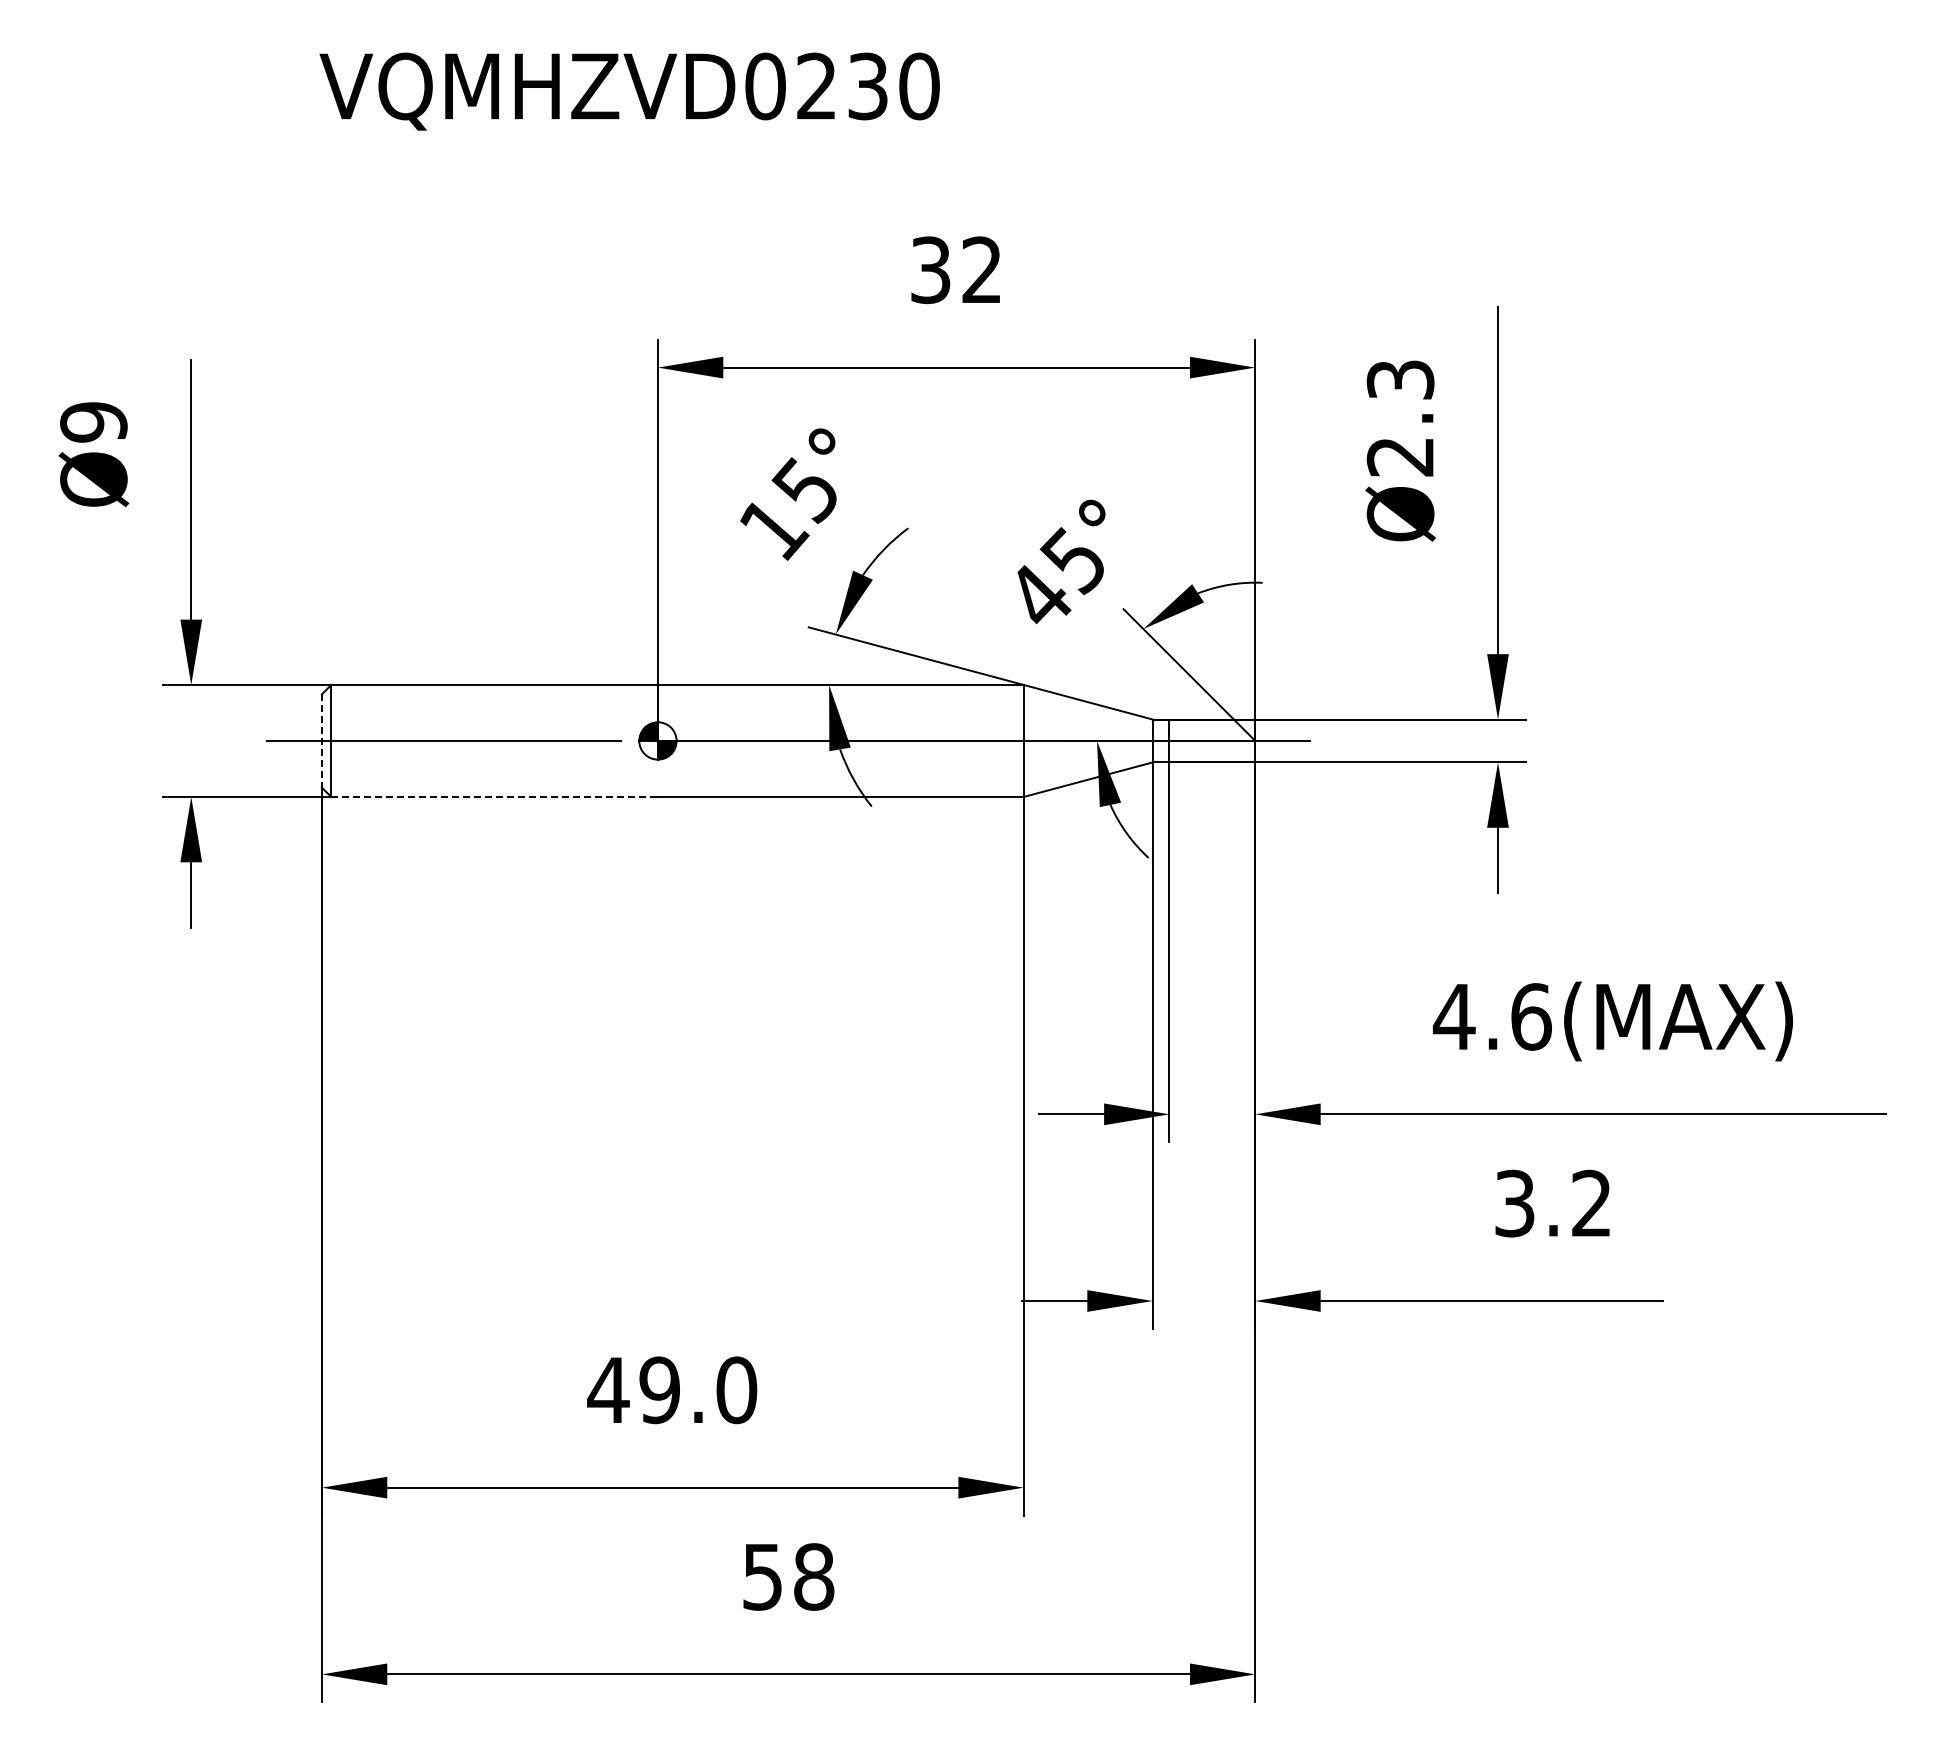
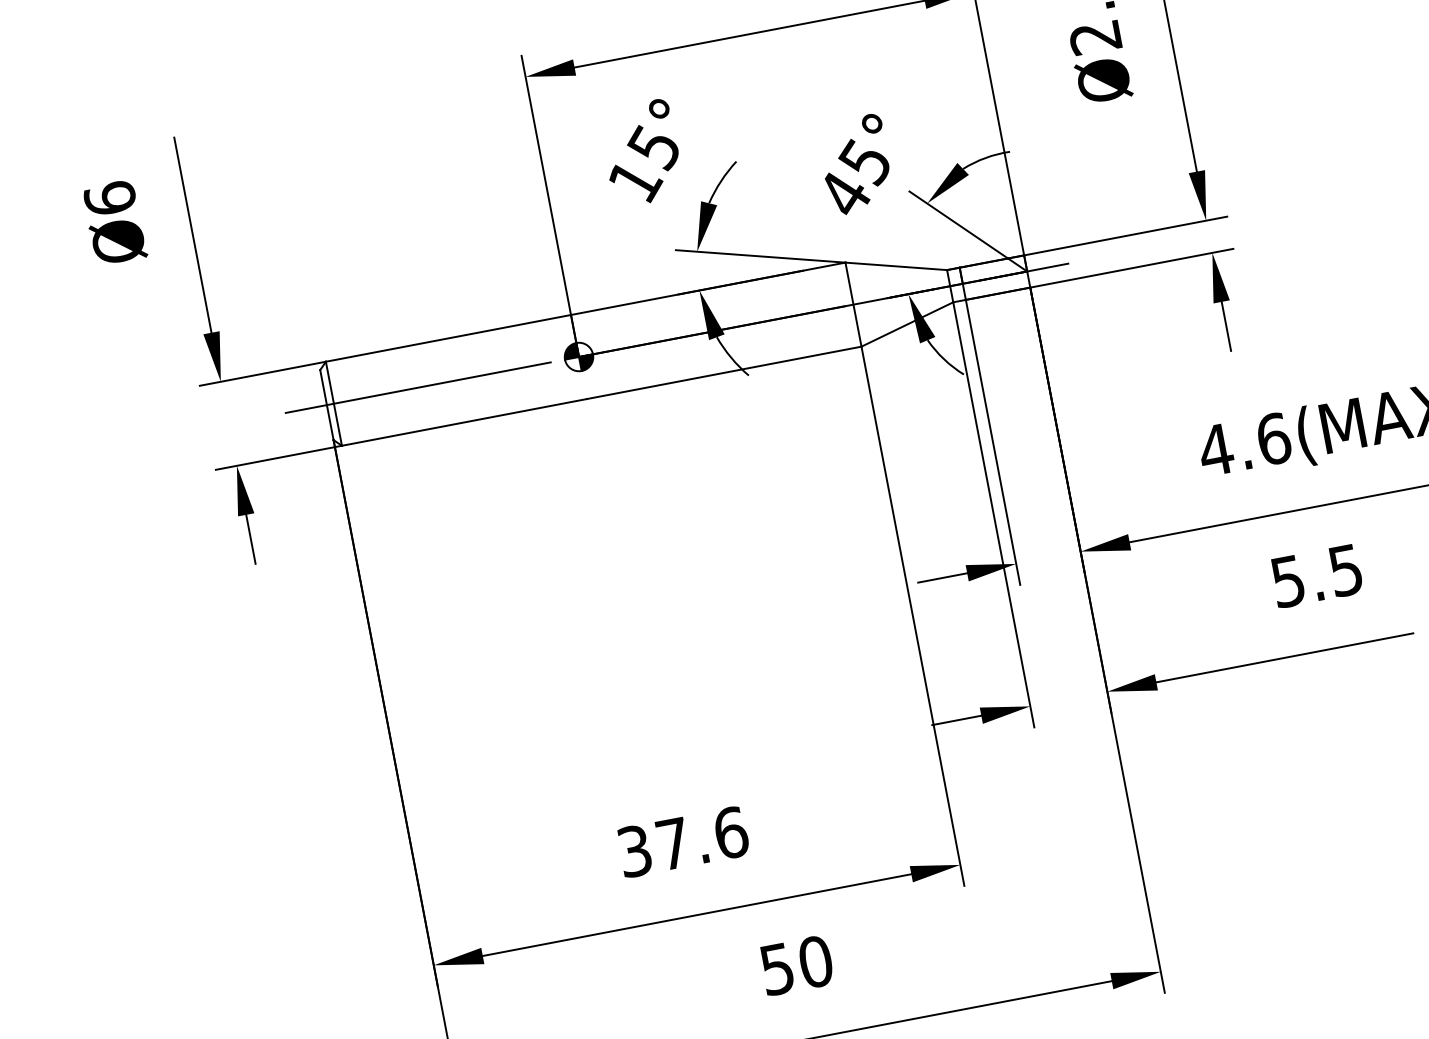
text: (93, 421) -> (109, 198), Ø9 -> Ø6
line: (321, 740) -> (326, 404), dashed -> solid
line: (495, 796) -> (465, 421), dashed -> solid
text: (1552, 1203) -> (1316, 576), 3.2 -> 5.5
text: (672, 1390) -> (682, 842), 49.0 -> 37.6
text: (814, 1576) -> (816, 961), 58 -> 50

